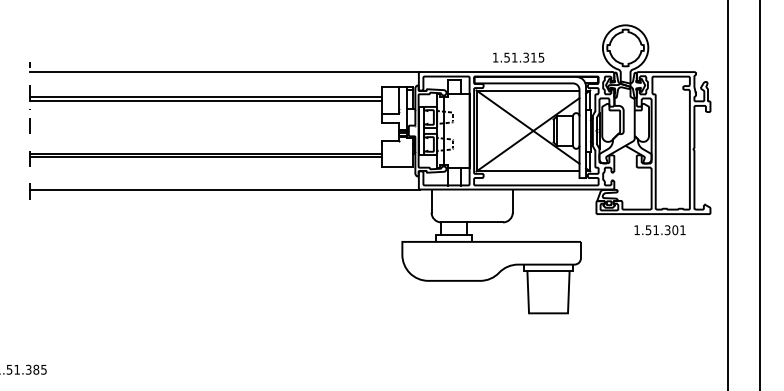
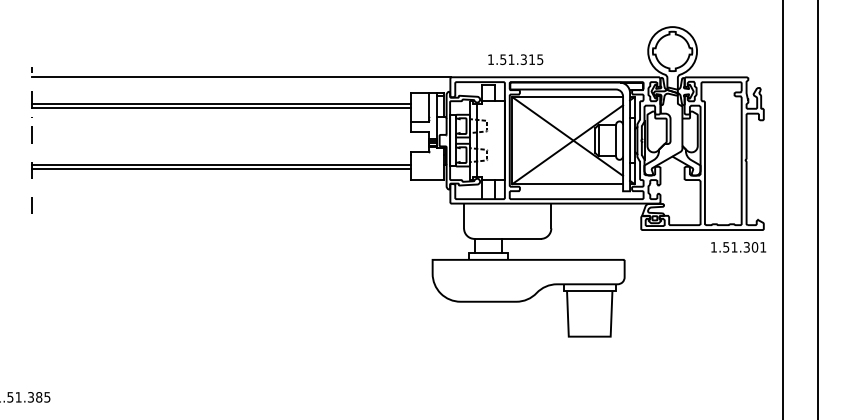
text: (518, 57) -> (515, 59), moved
line: (224, 189) -> (241, 203), removed
text: (659, 230) -> (738, 247), moved

